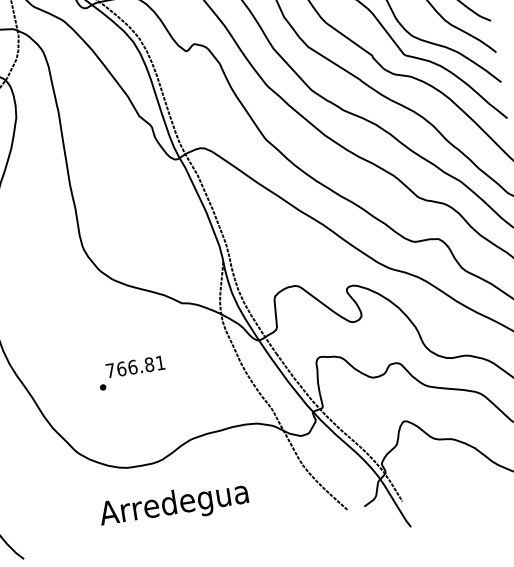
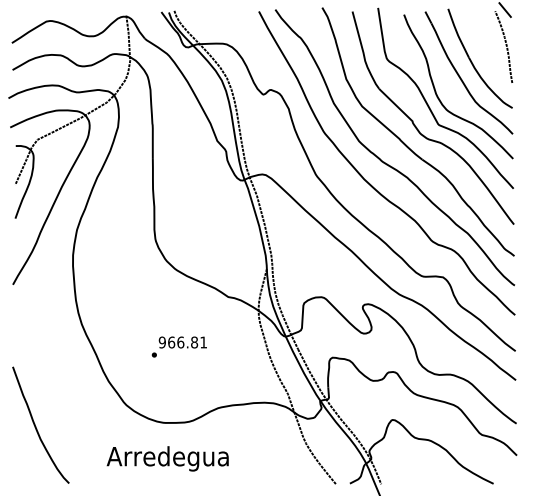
text: (109, 370) -> (161, 342), 766.81 -> 966.81
text: (173, 504) -> (167, 458), moved

